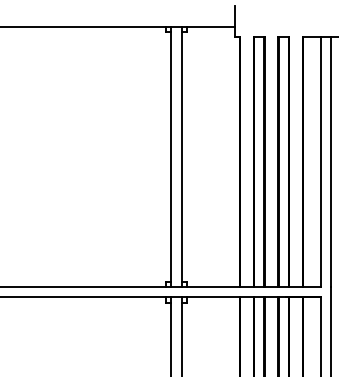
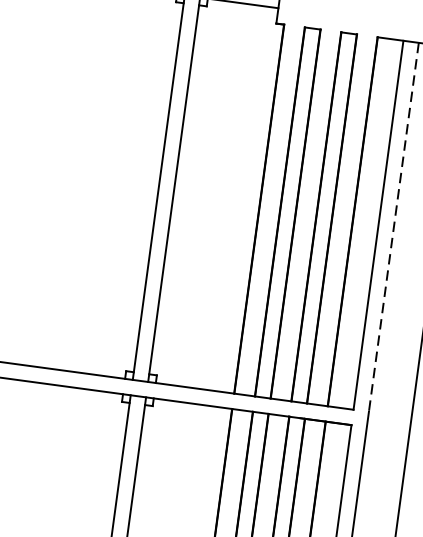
line: (330, 162) -> (393, 227), solid -> dashed

